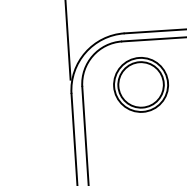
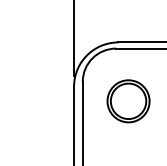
part: (141, 85) -> (128, 101), moved

